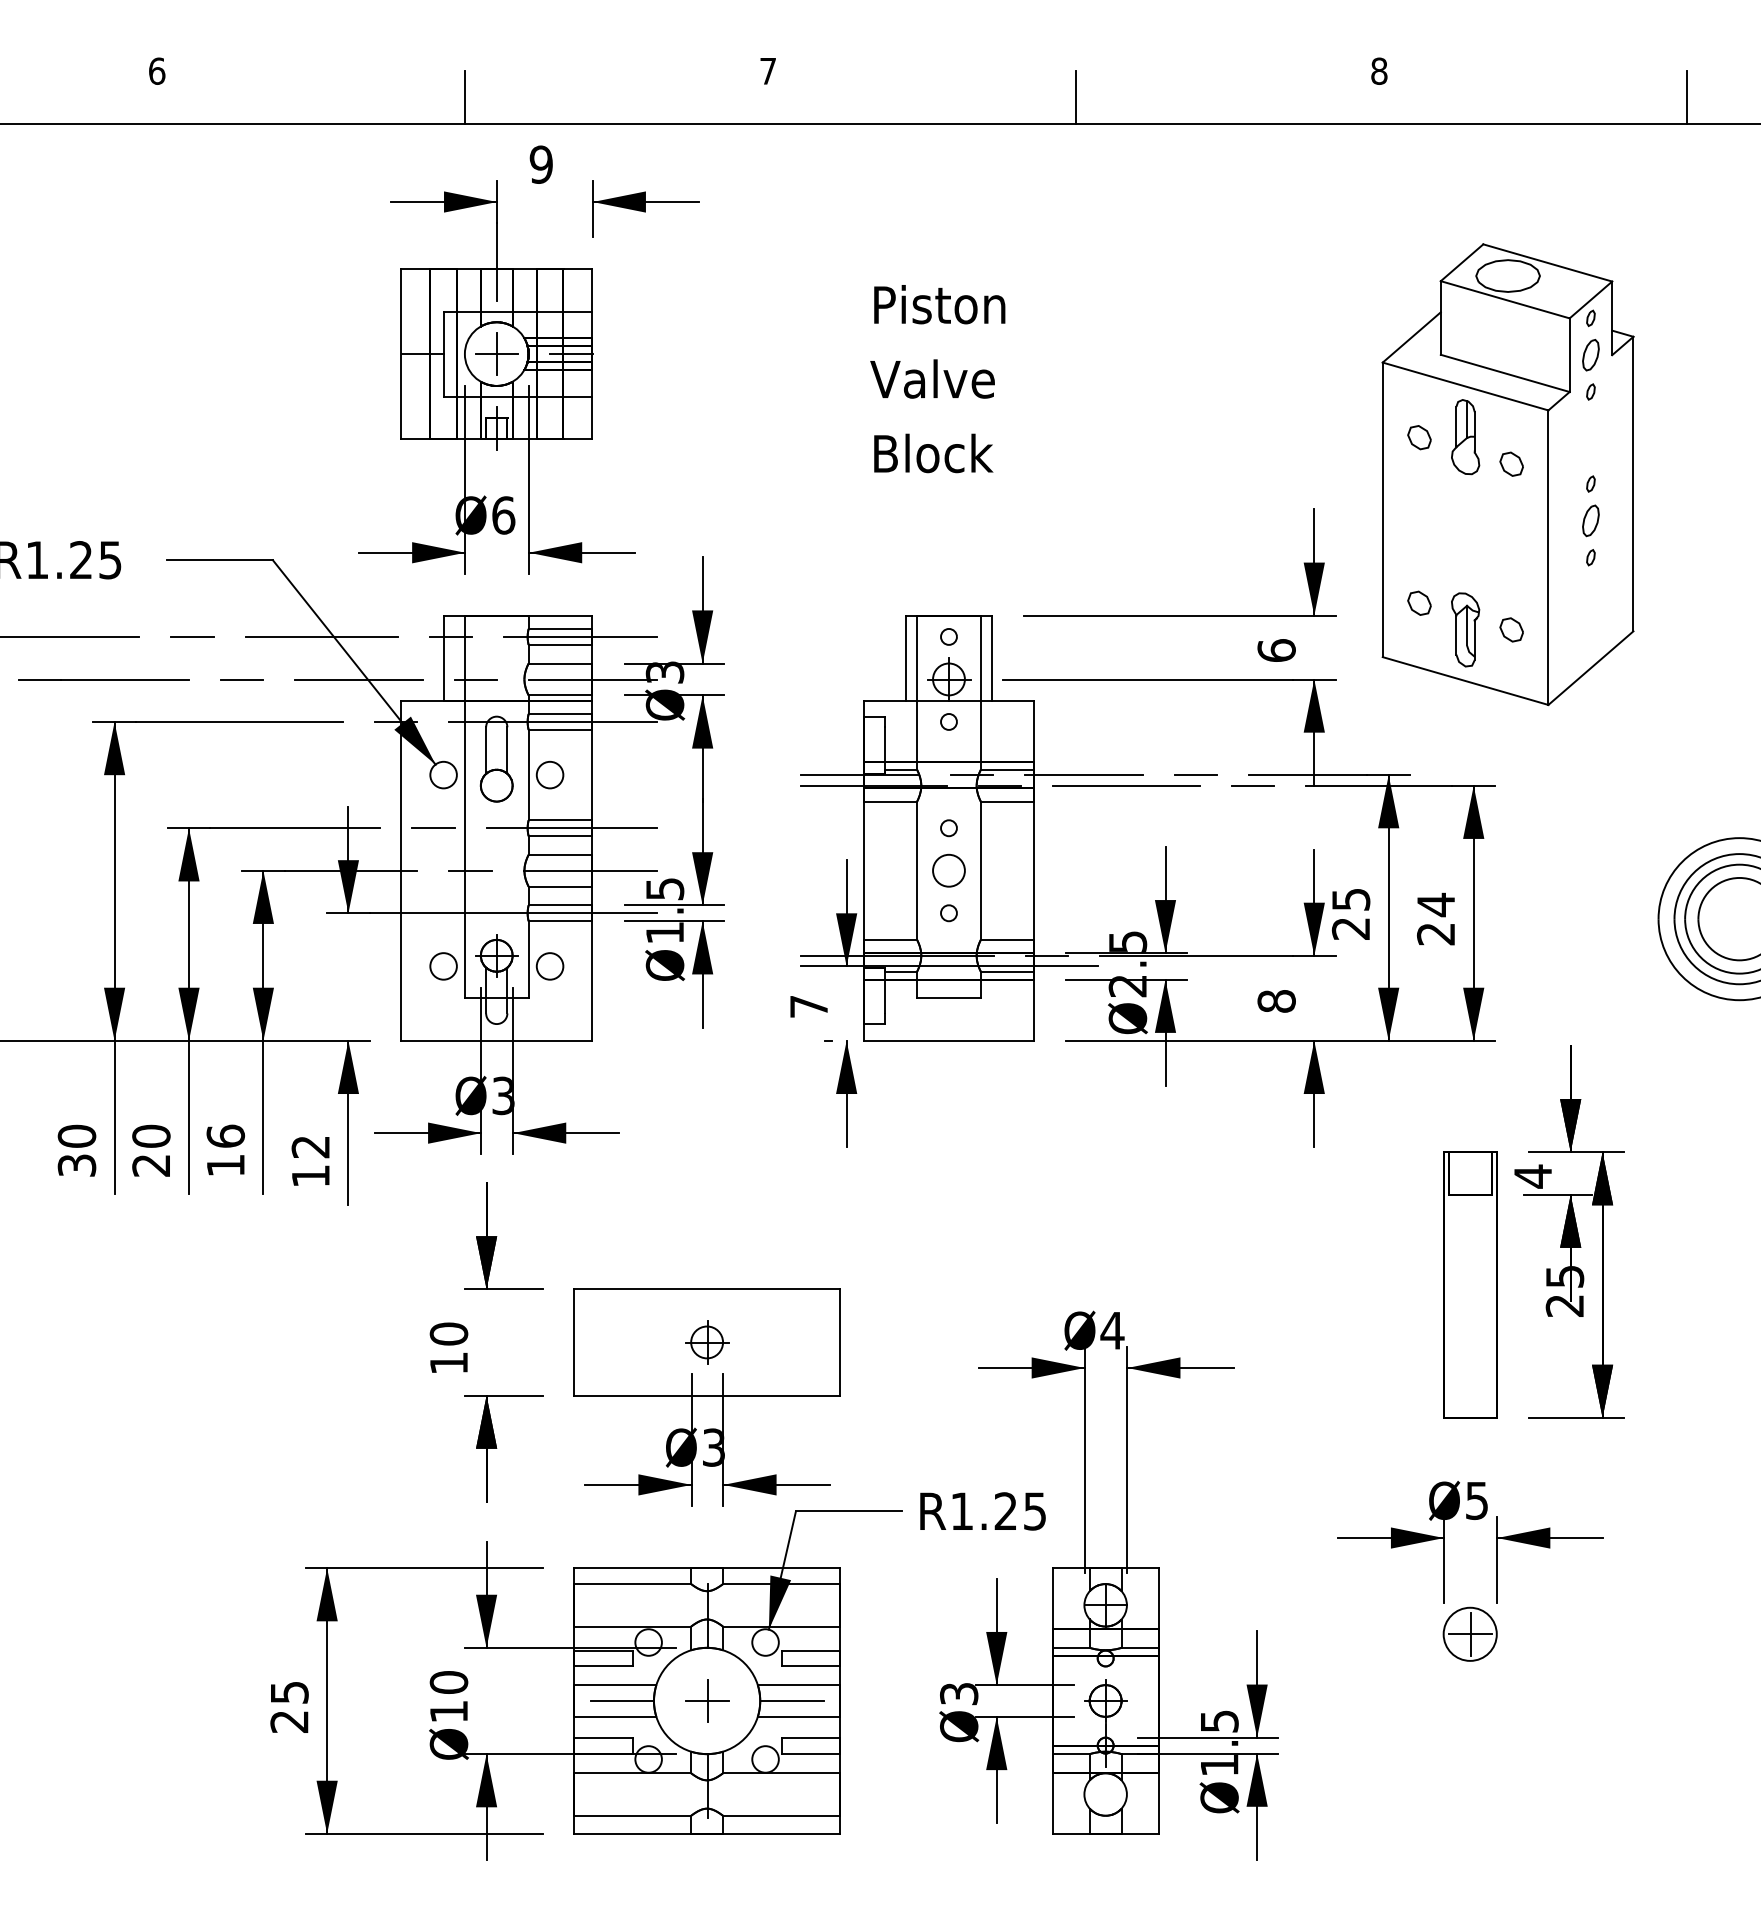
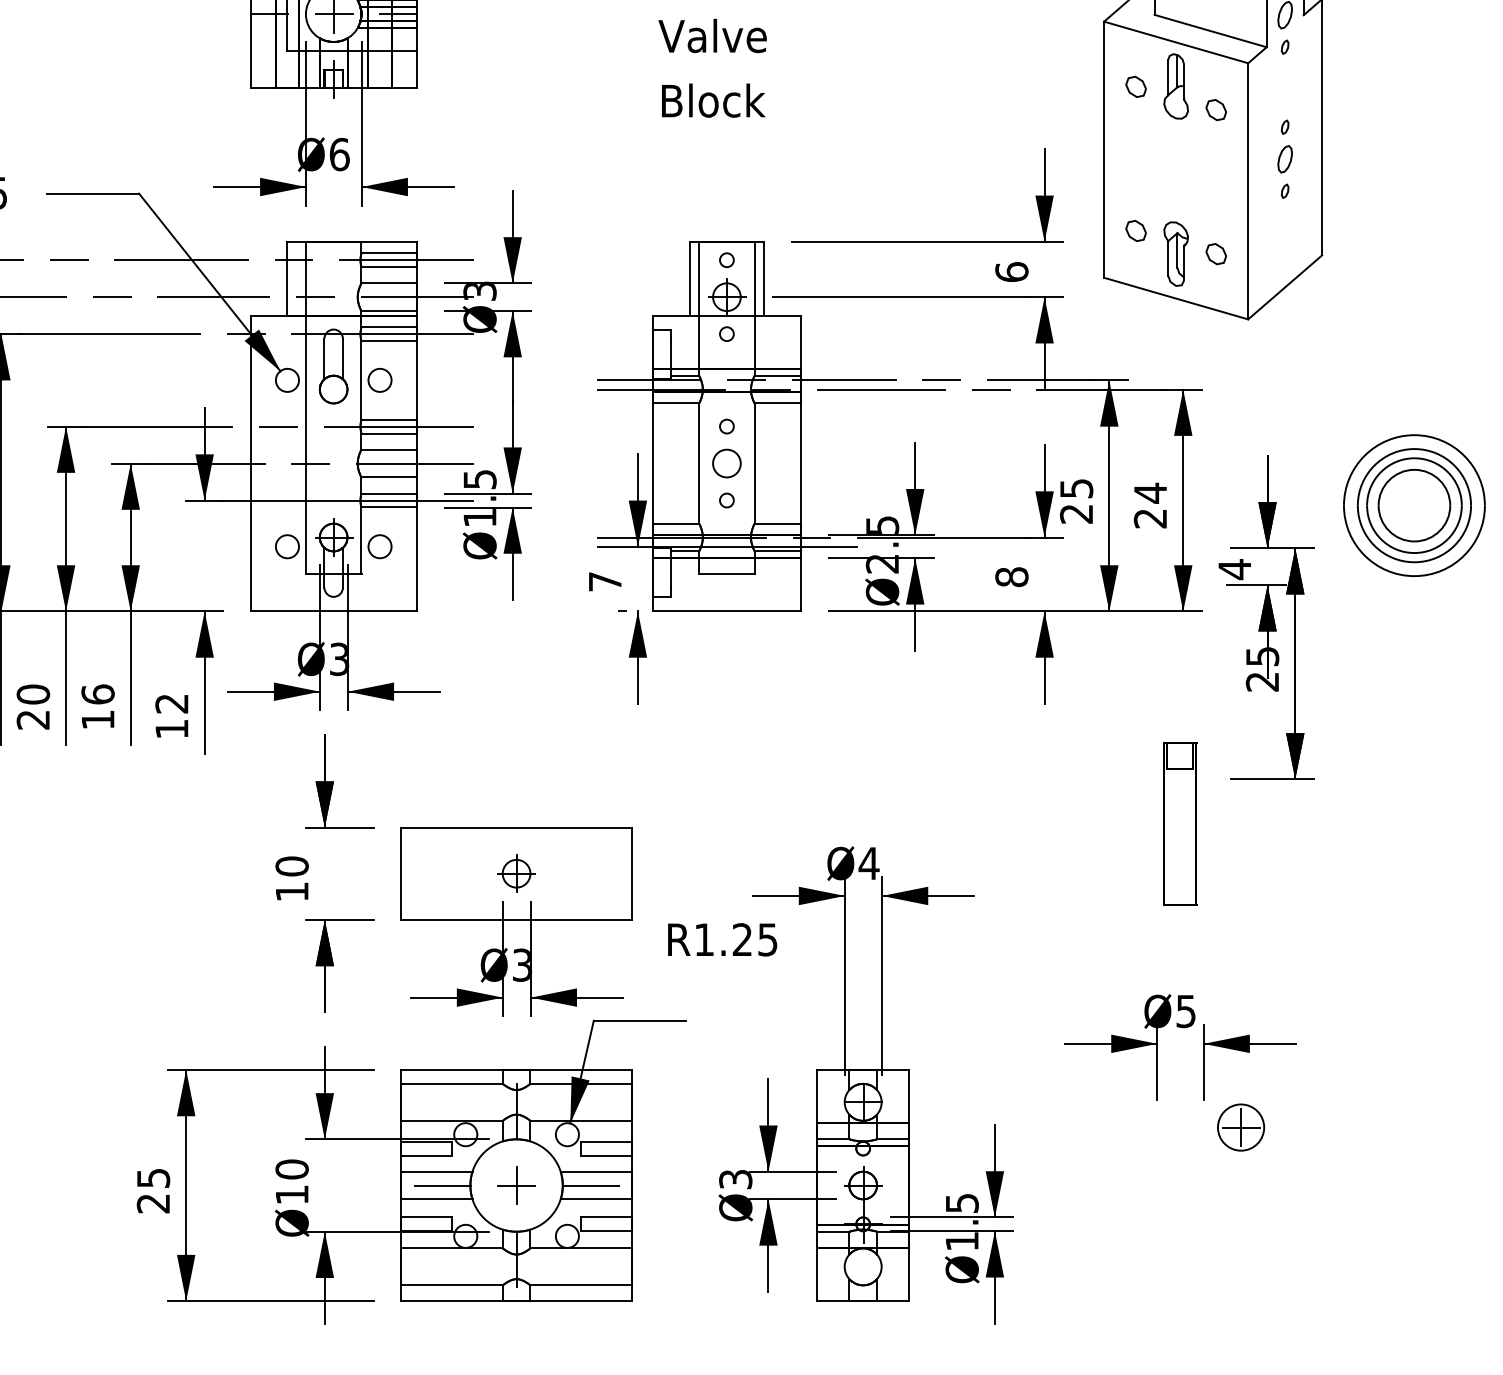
part: (1569, 1231) -> (1266, 617), moved
part: (1470, 1284) -> (1180, 823), size x0.7
text: (982, 1511) -> (722, 939), moved
part: (1469, 1633) -> (1240, 1126), moved

